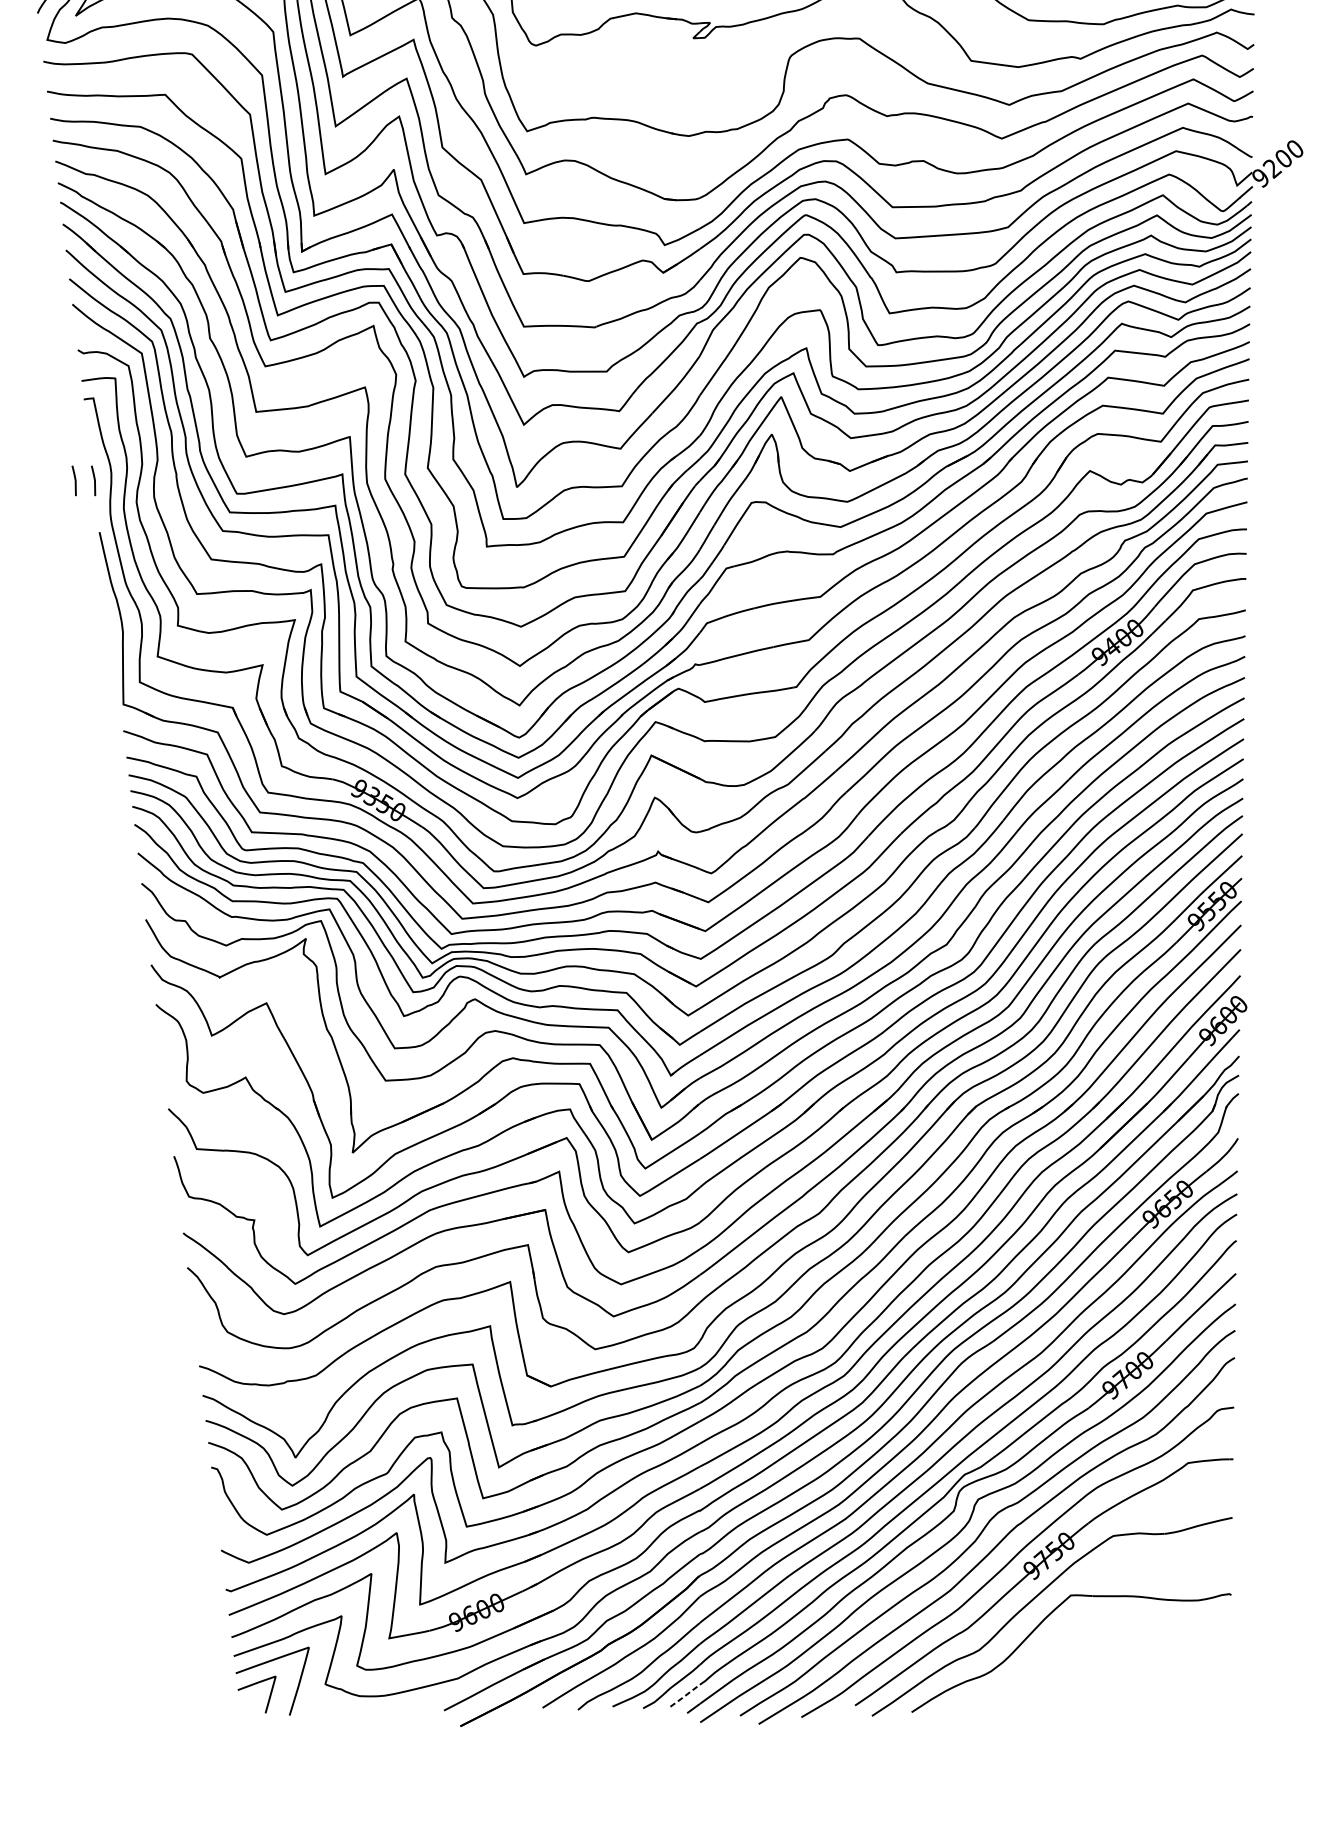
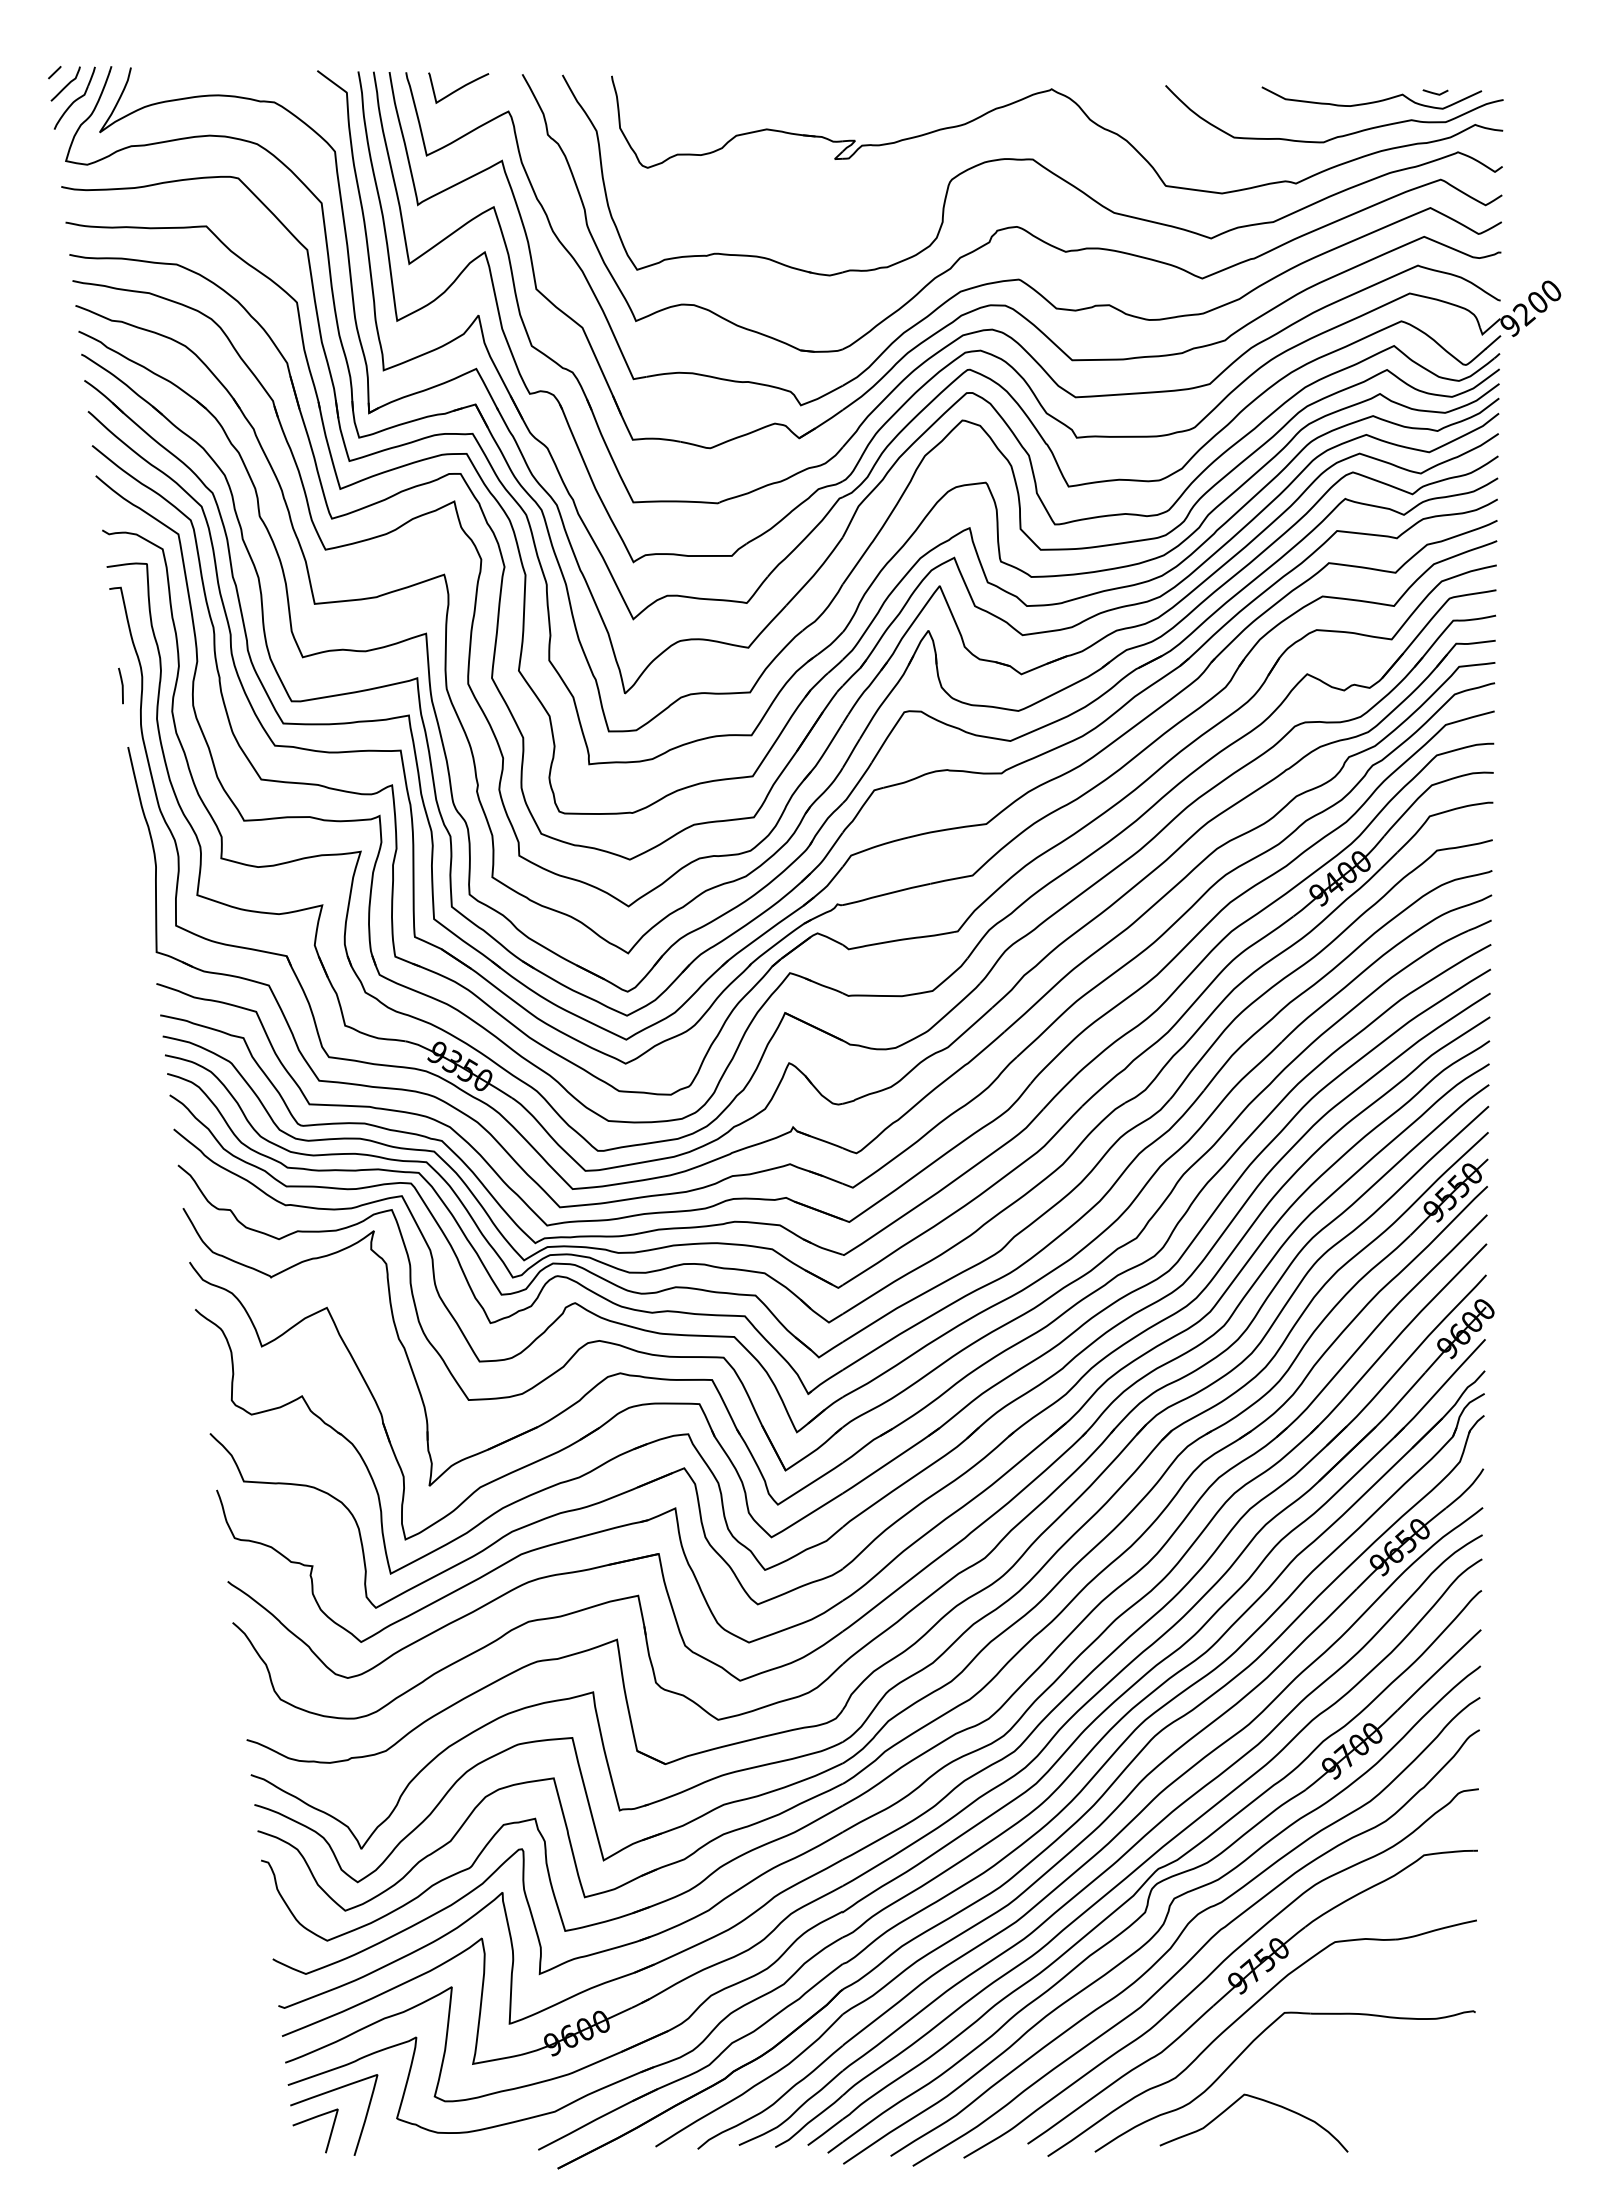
curve: (74, 480) -> (98, 685), removed
curve: (1050, 1669) -> (1260, 2100), added
line: (685, 1695) -> (825, 2132), dashed -> solid

